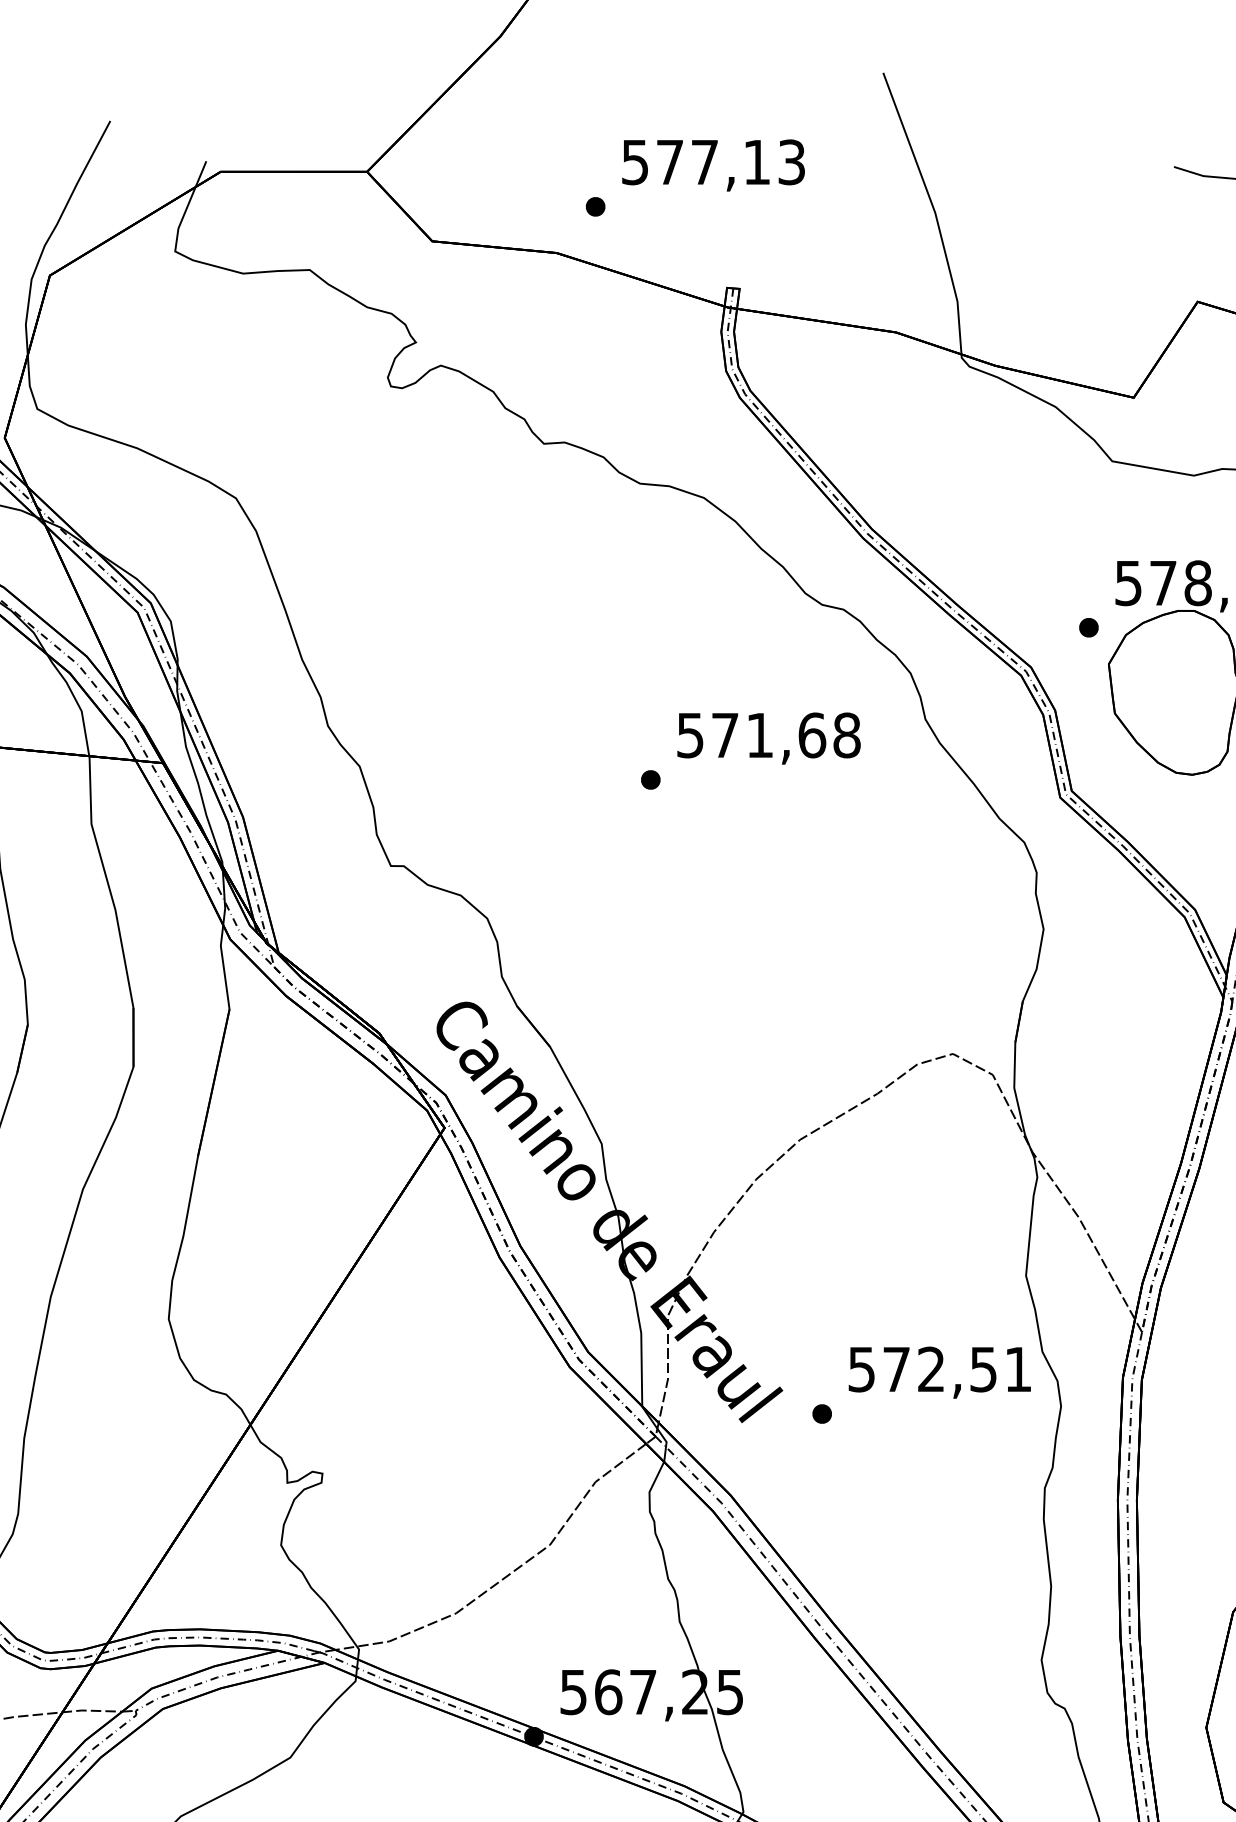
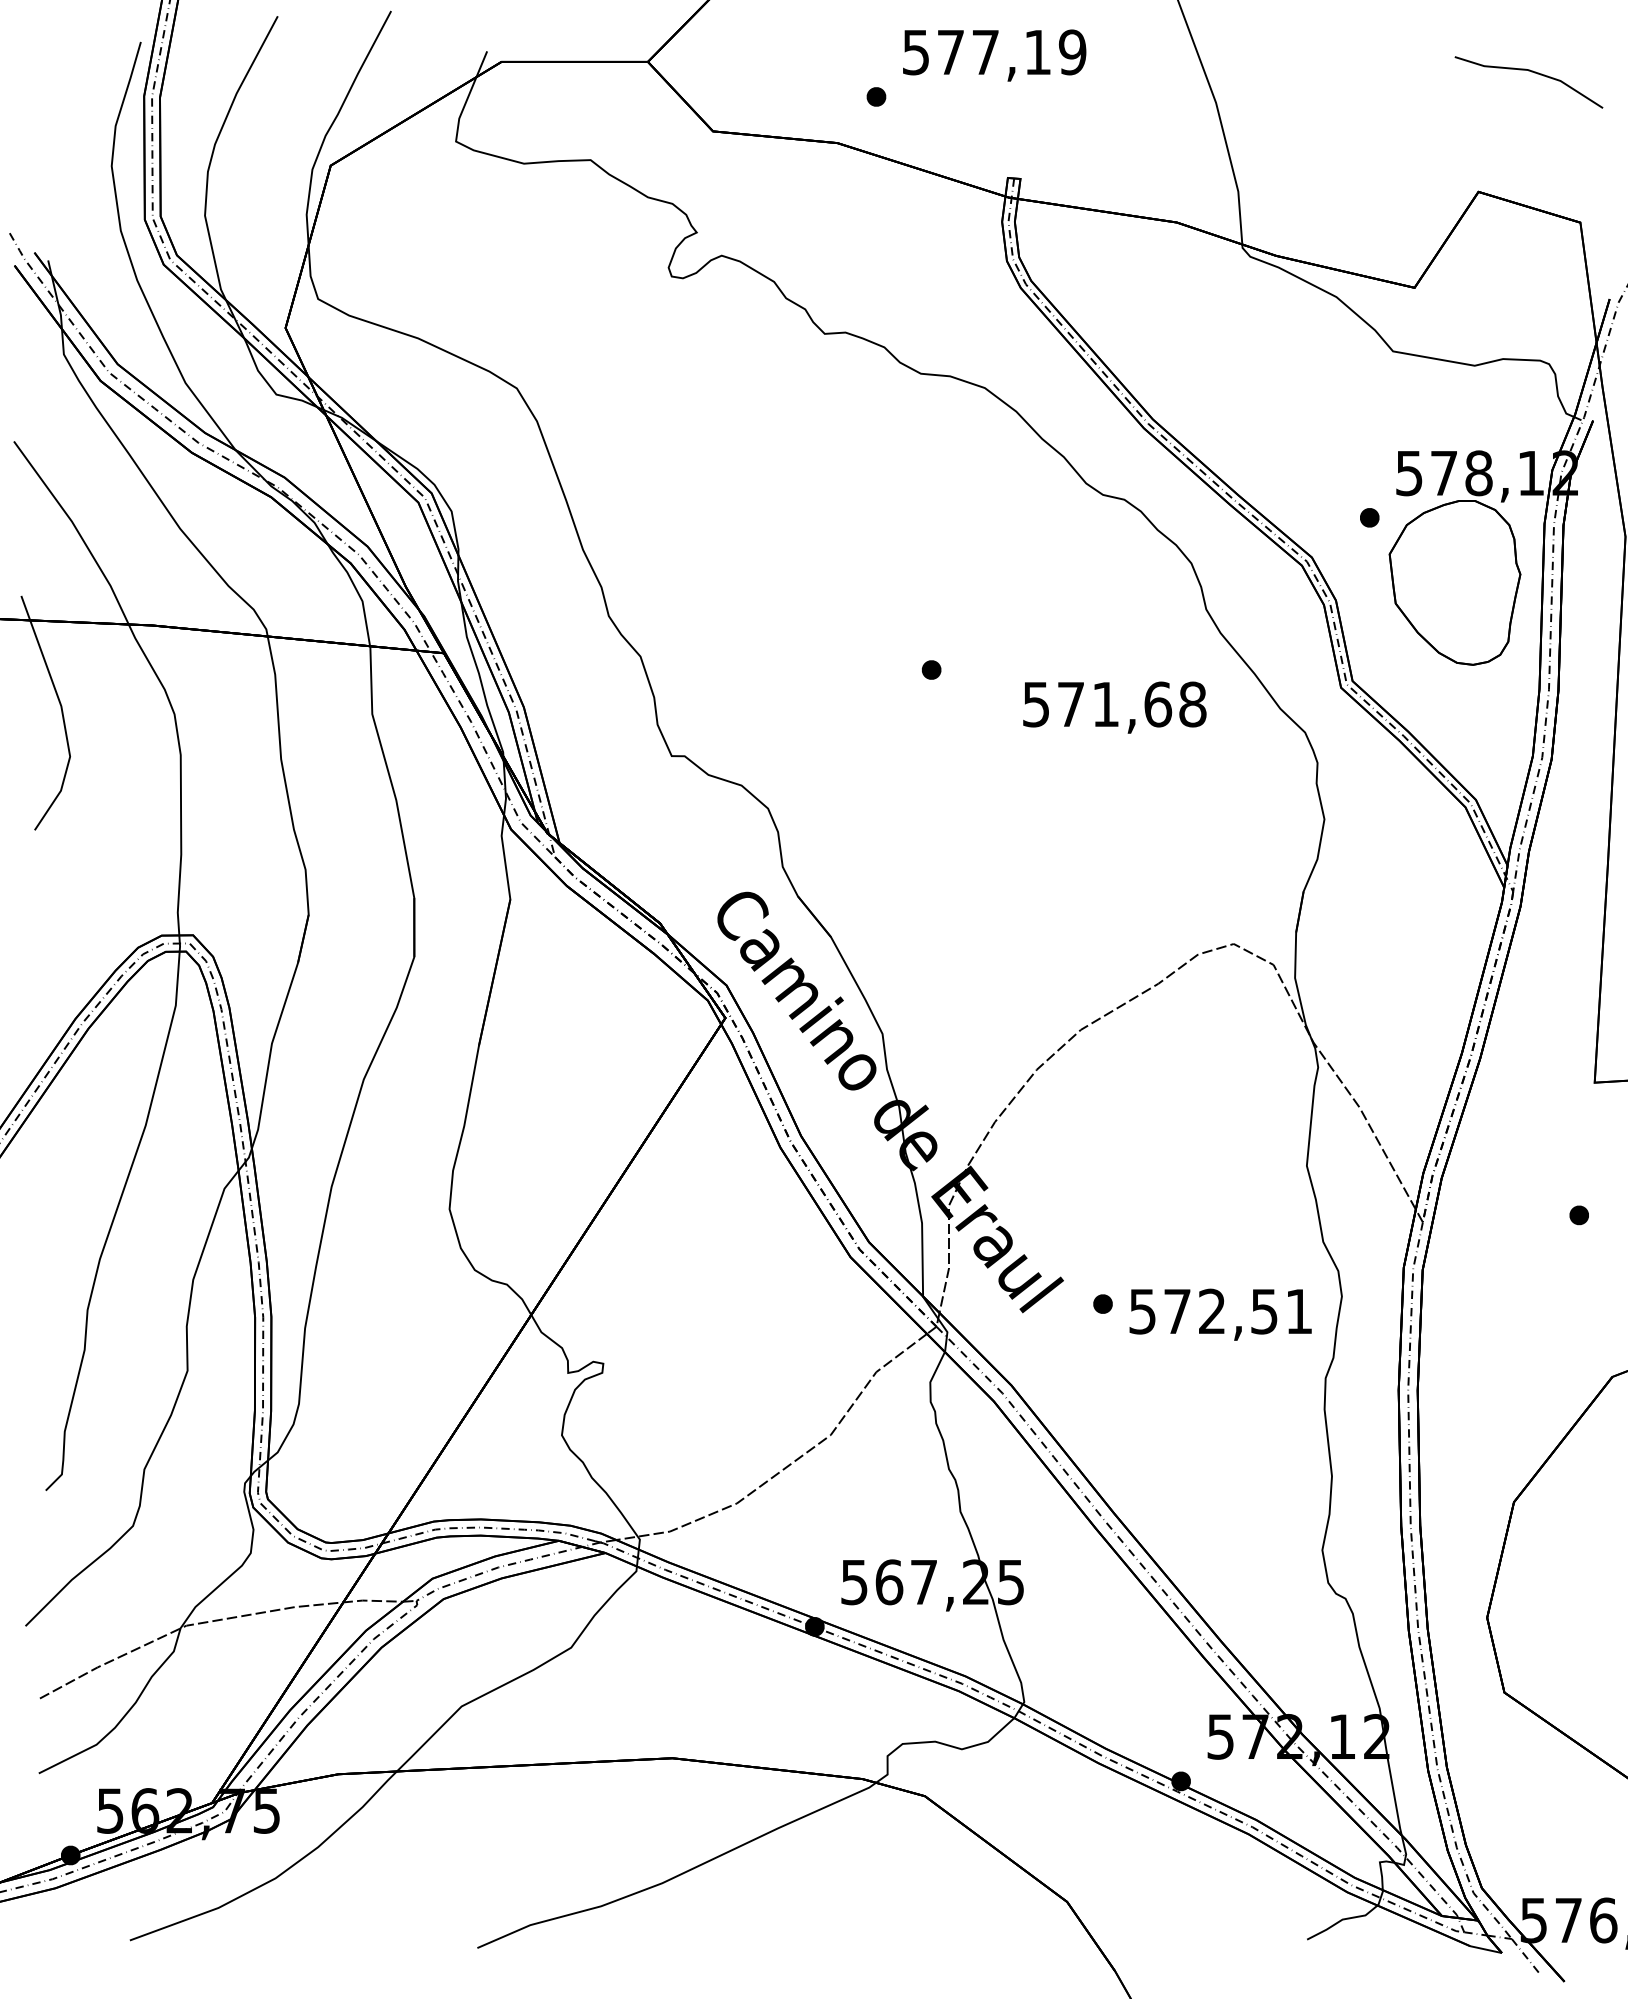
text: (791, 162) -> (1072, 52), 577,13 -> 577,19
text: (768, 738) -> (1114, 707), moved
text: (939, 1372) -> (1220, 1314), moved

